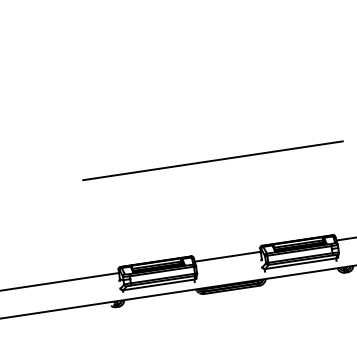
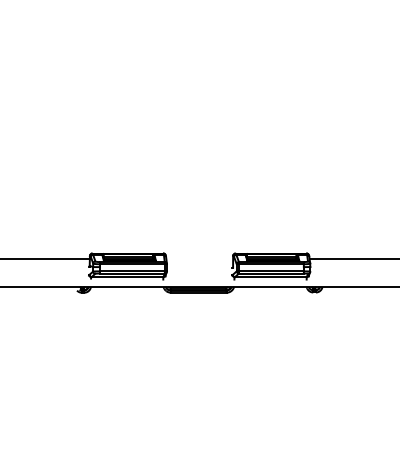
line: (213, 160) -> (199, 162), removed
line: (227, 256) -> (199, 259), removed

